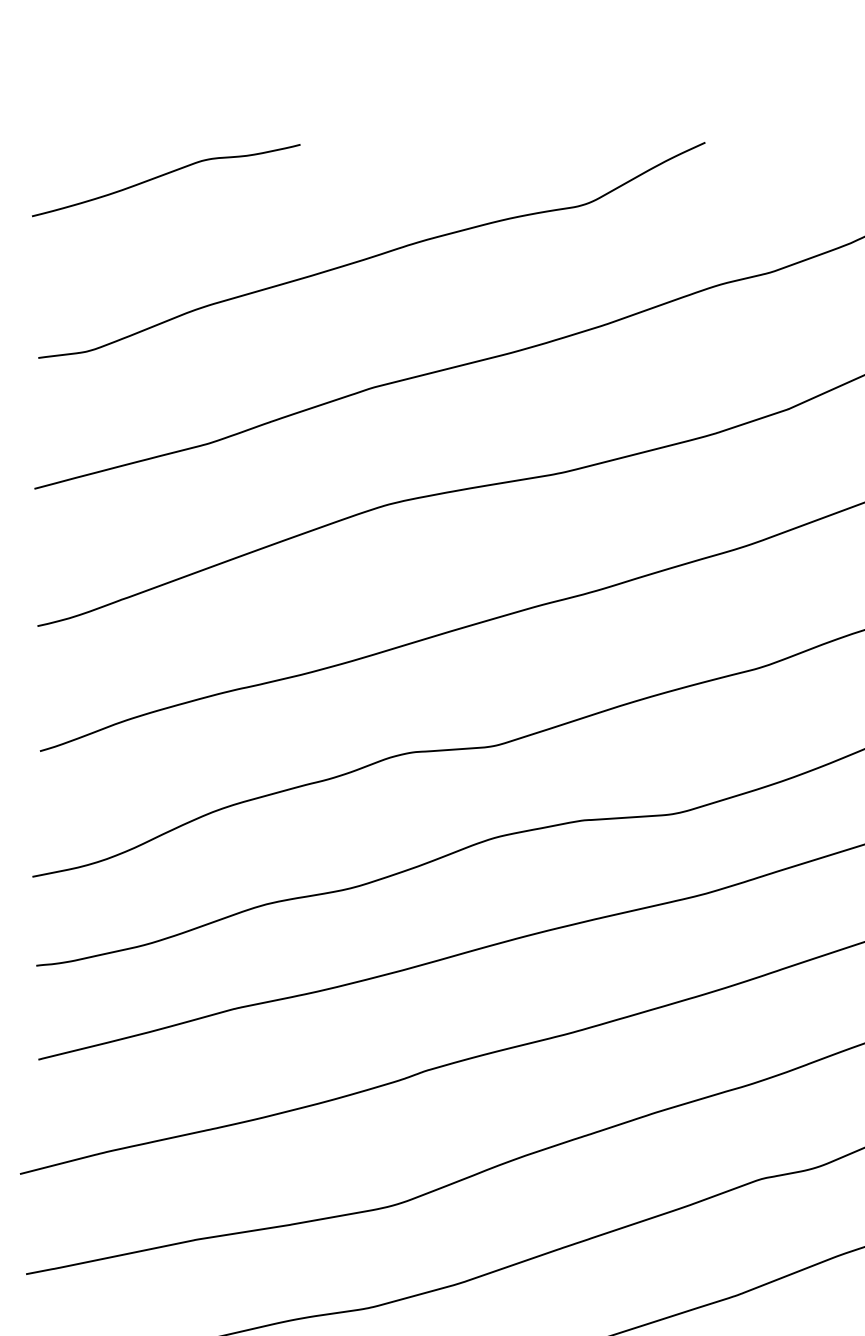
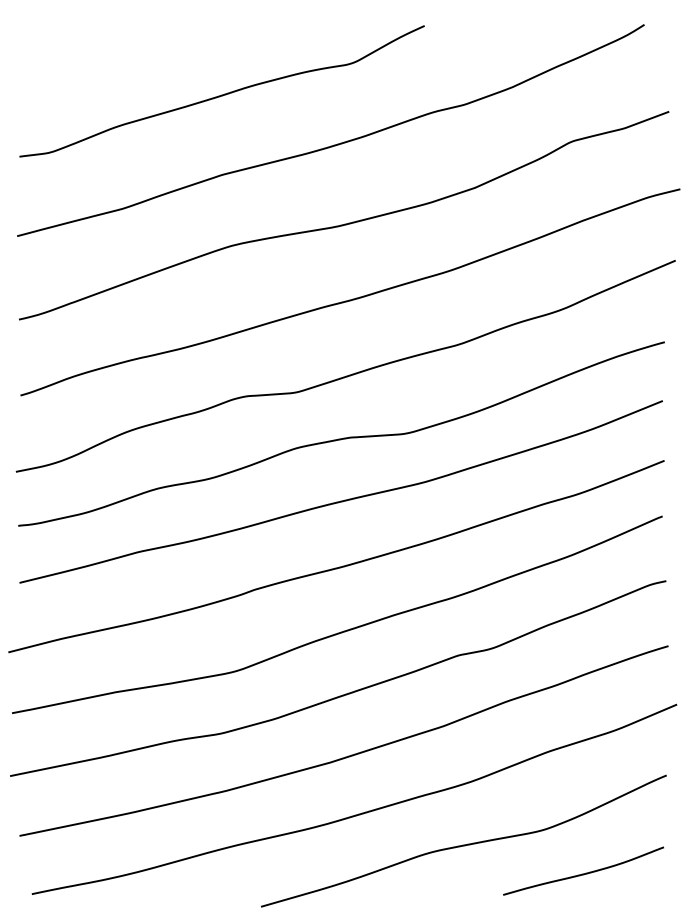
curve: (165, 176) -> (96, 46), removed

